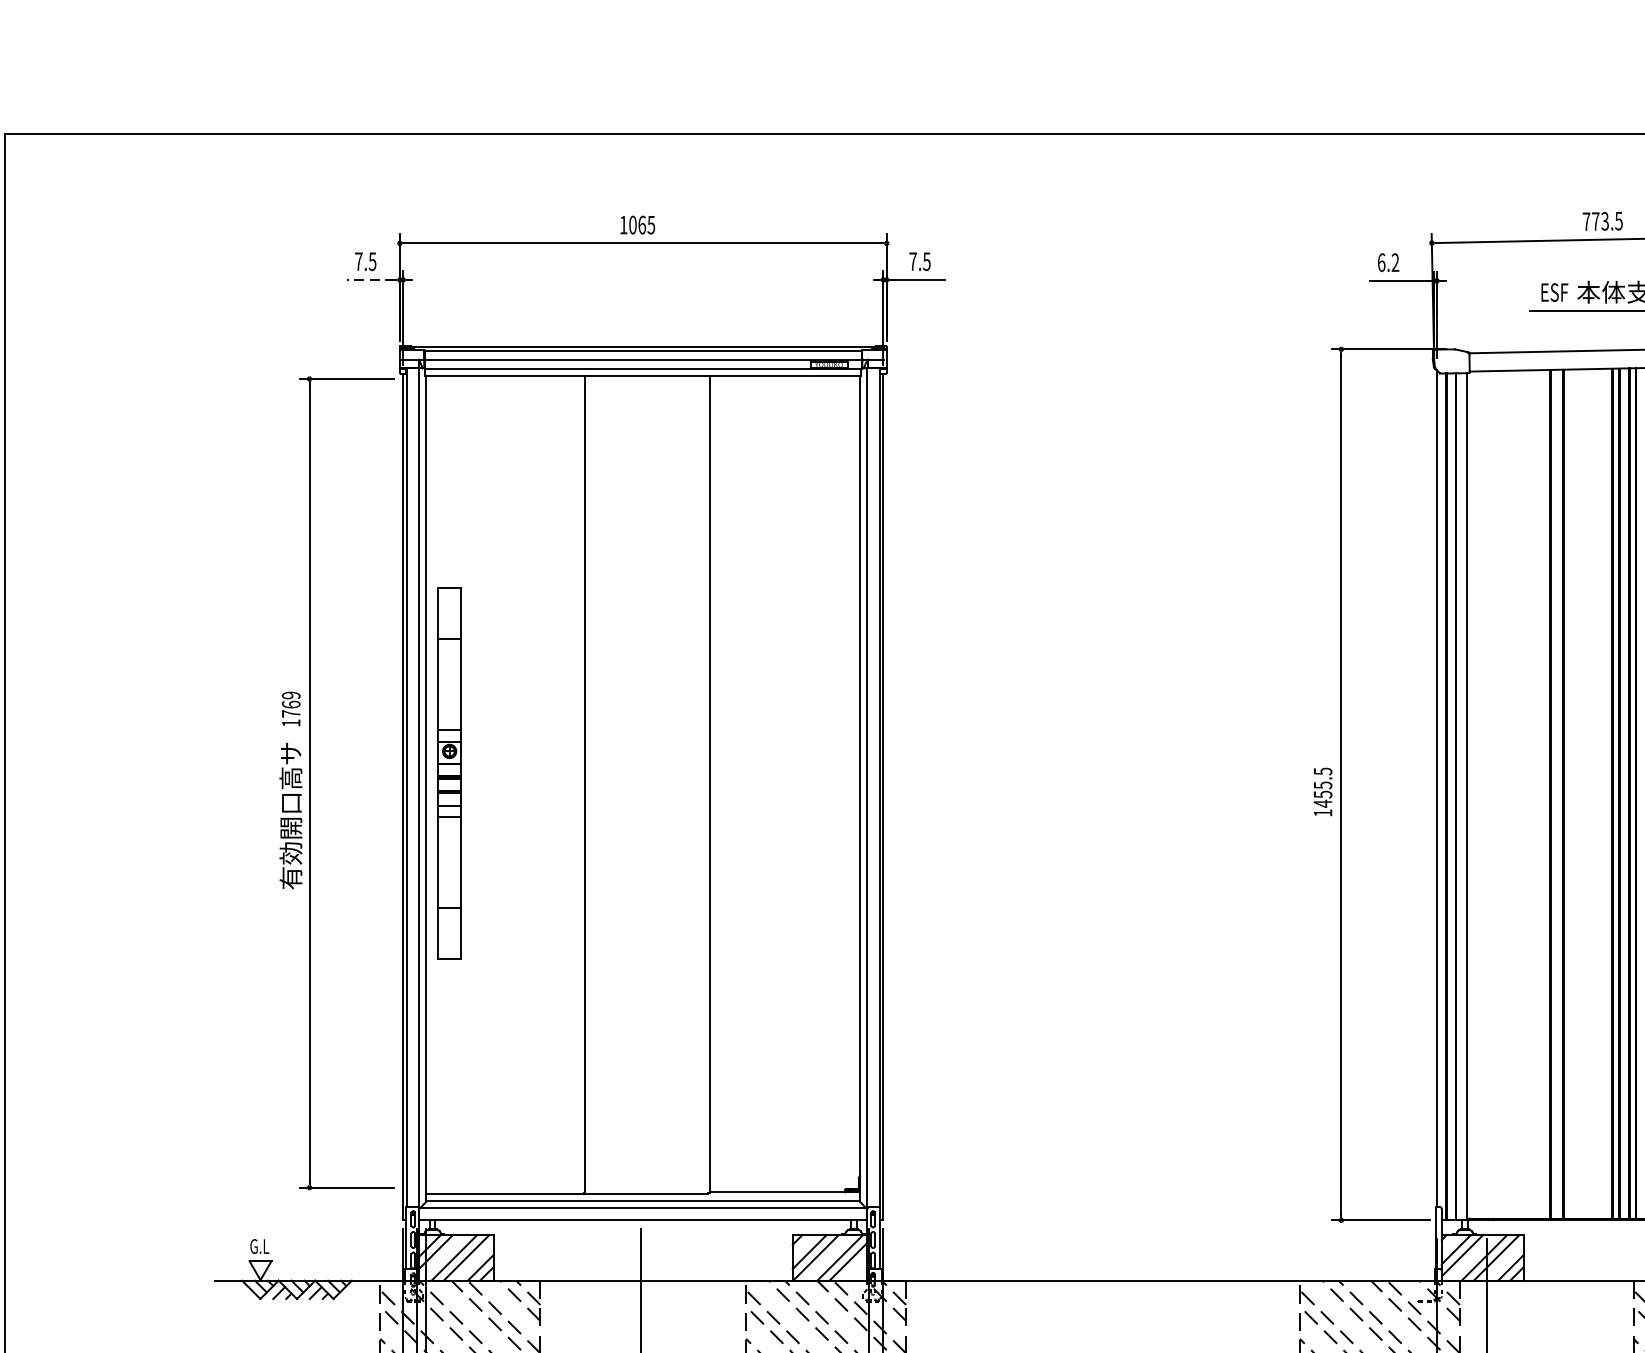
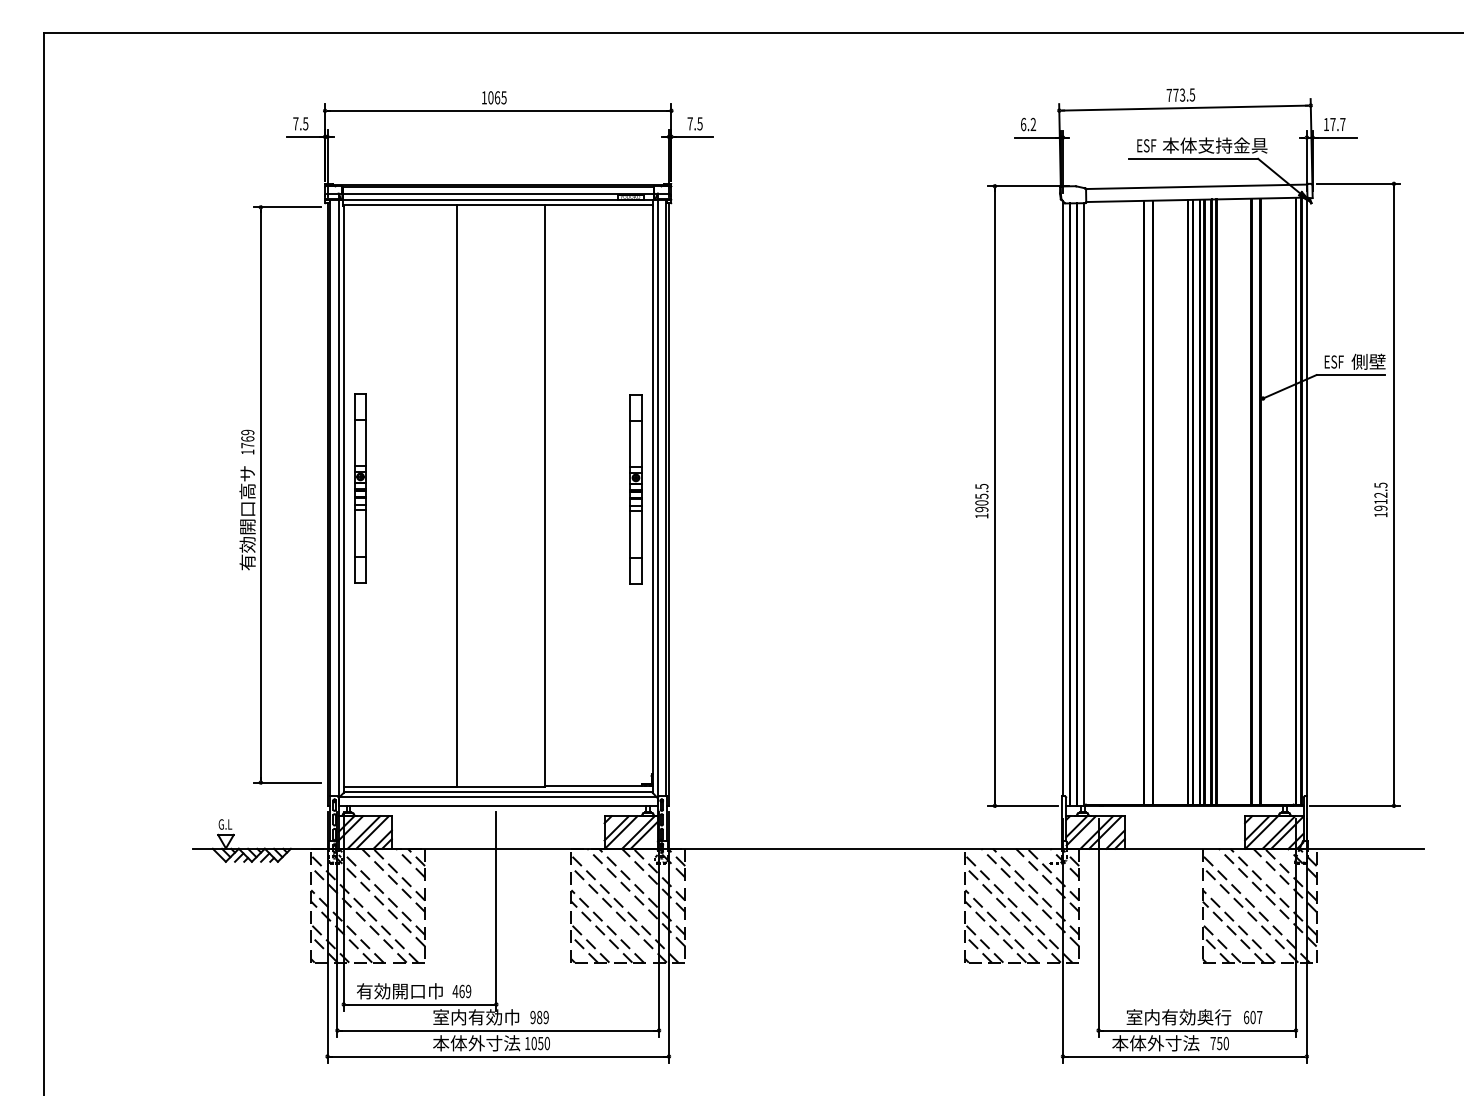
line: (370, 279) -> (304, 136), dashed -> solid
part: (449, 774) -> (360, 488), size x0.71
part: (836, 775) -> (635, 489), added
text: (1322, 799) -> (981, 506), 1455.5 -> 1905.5

